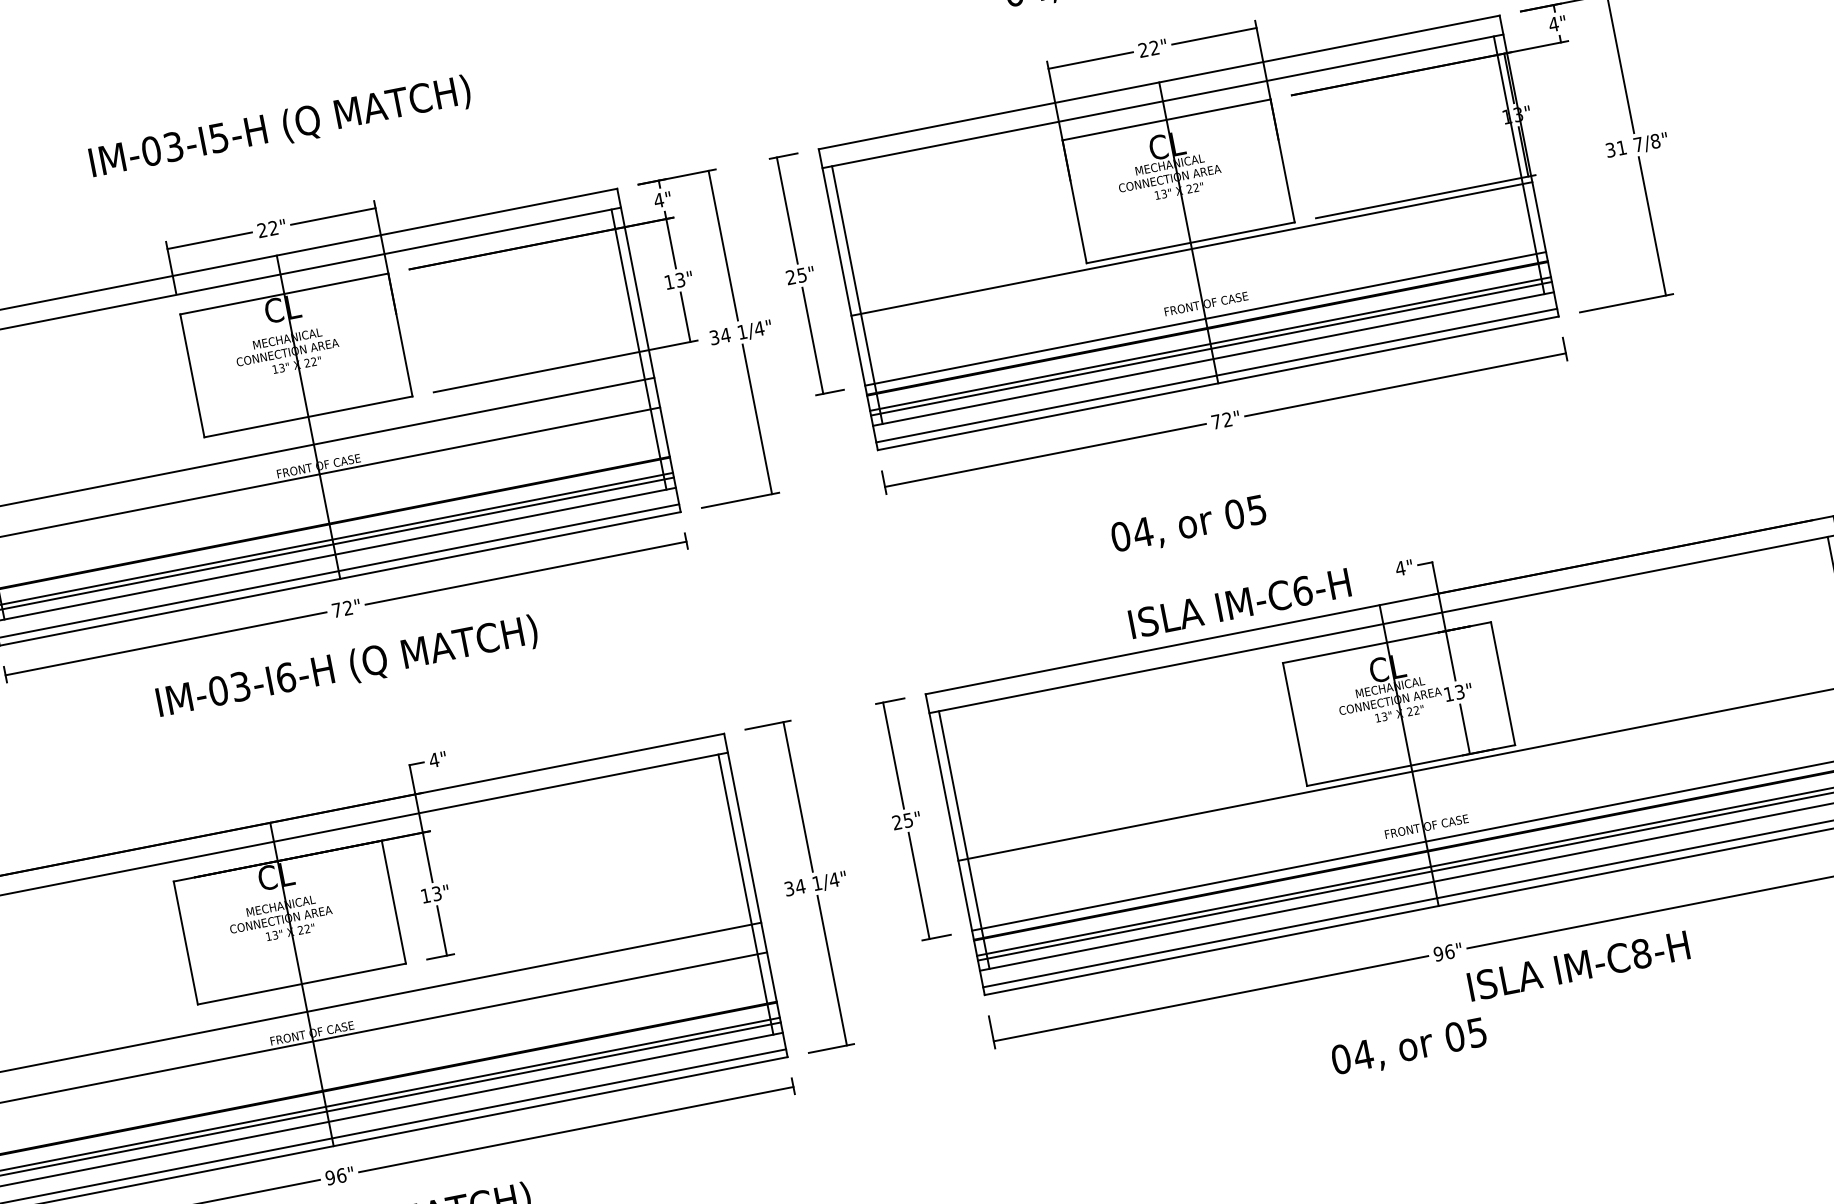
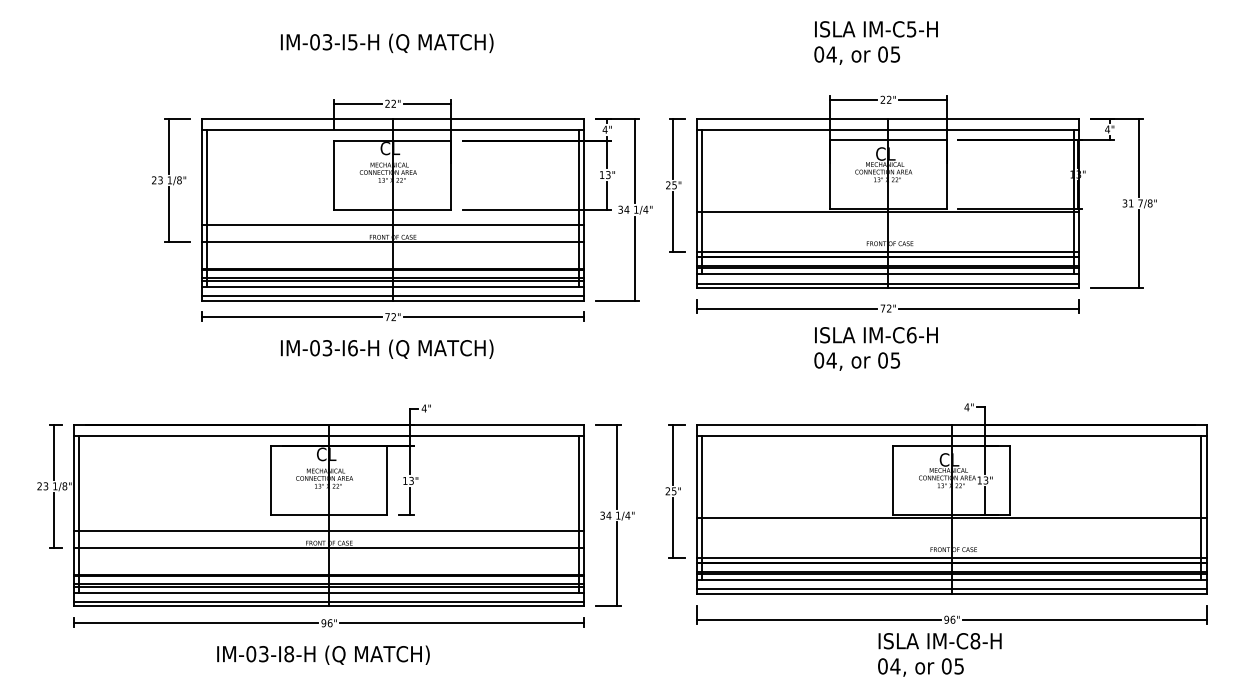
text: (280, 126) -> (387, 42), moved
text: (1240, 603) -> (876, 335), moved
text: (1577, 966) -> (939, 641), moved

